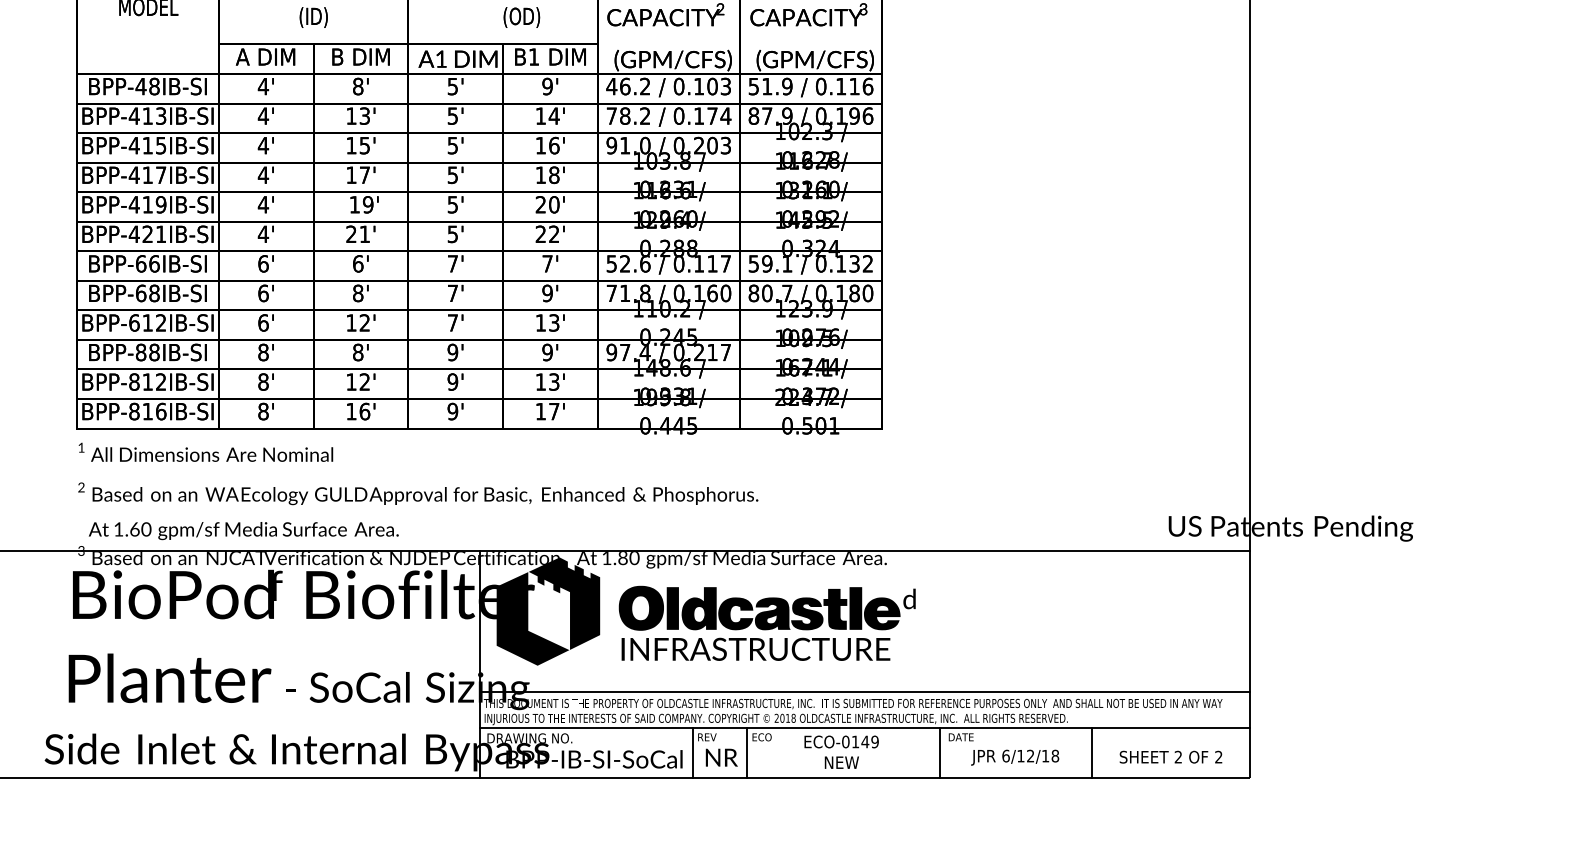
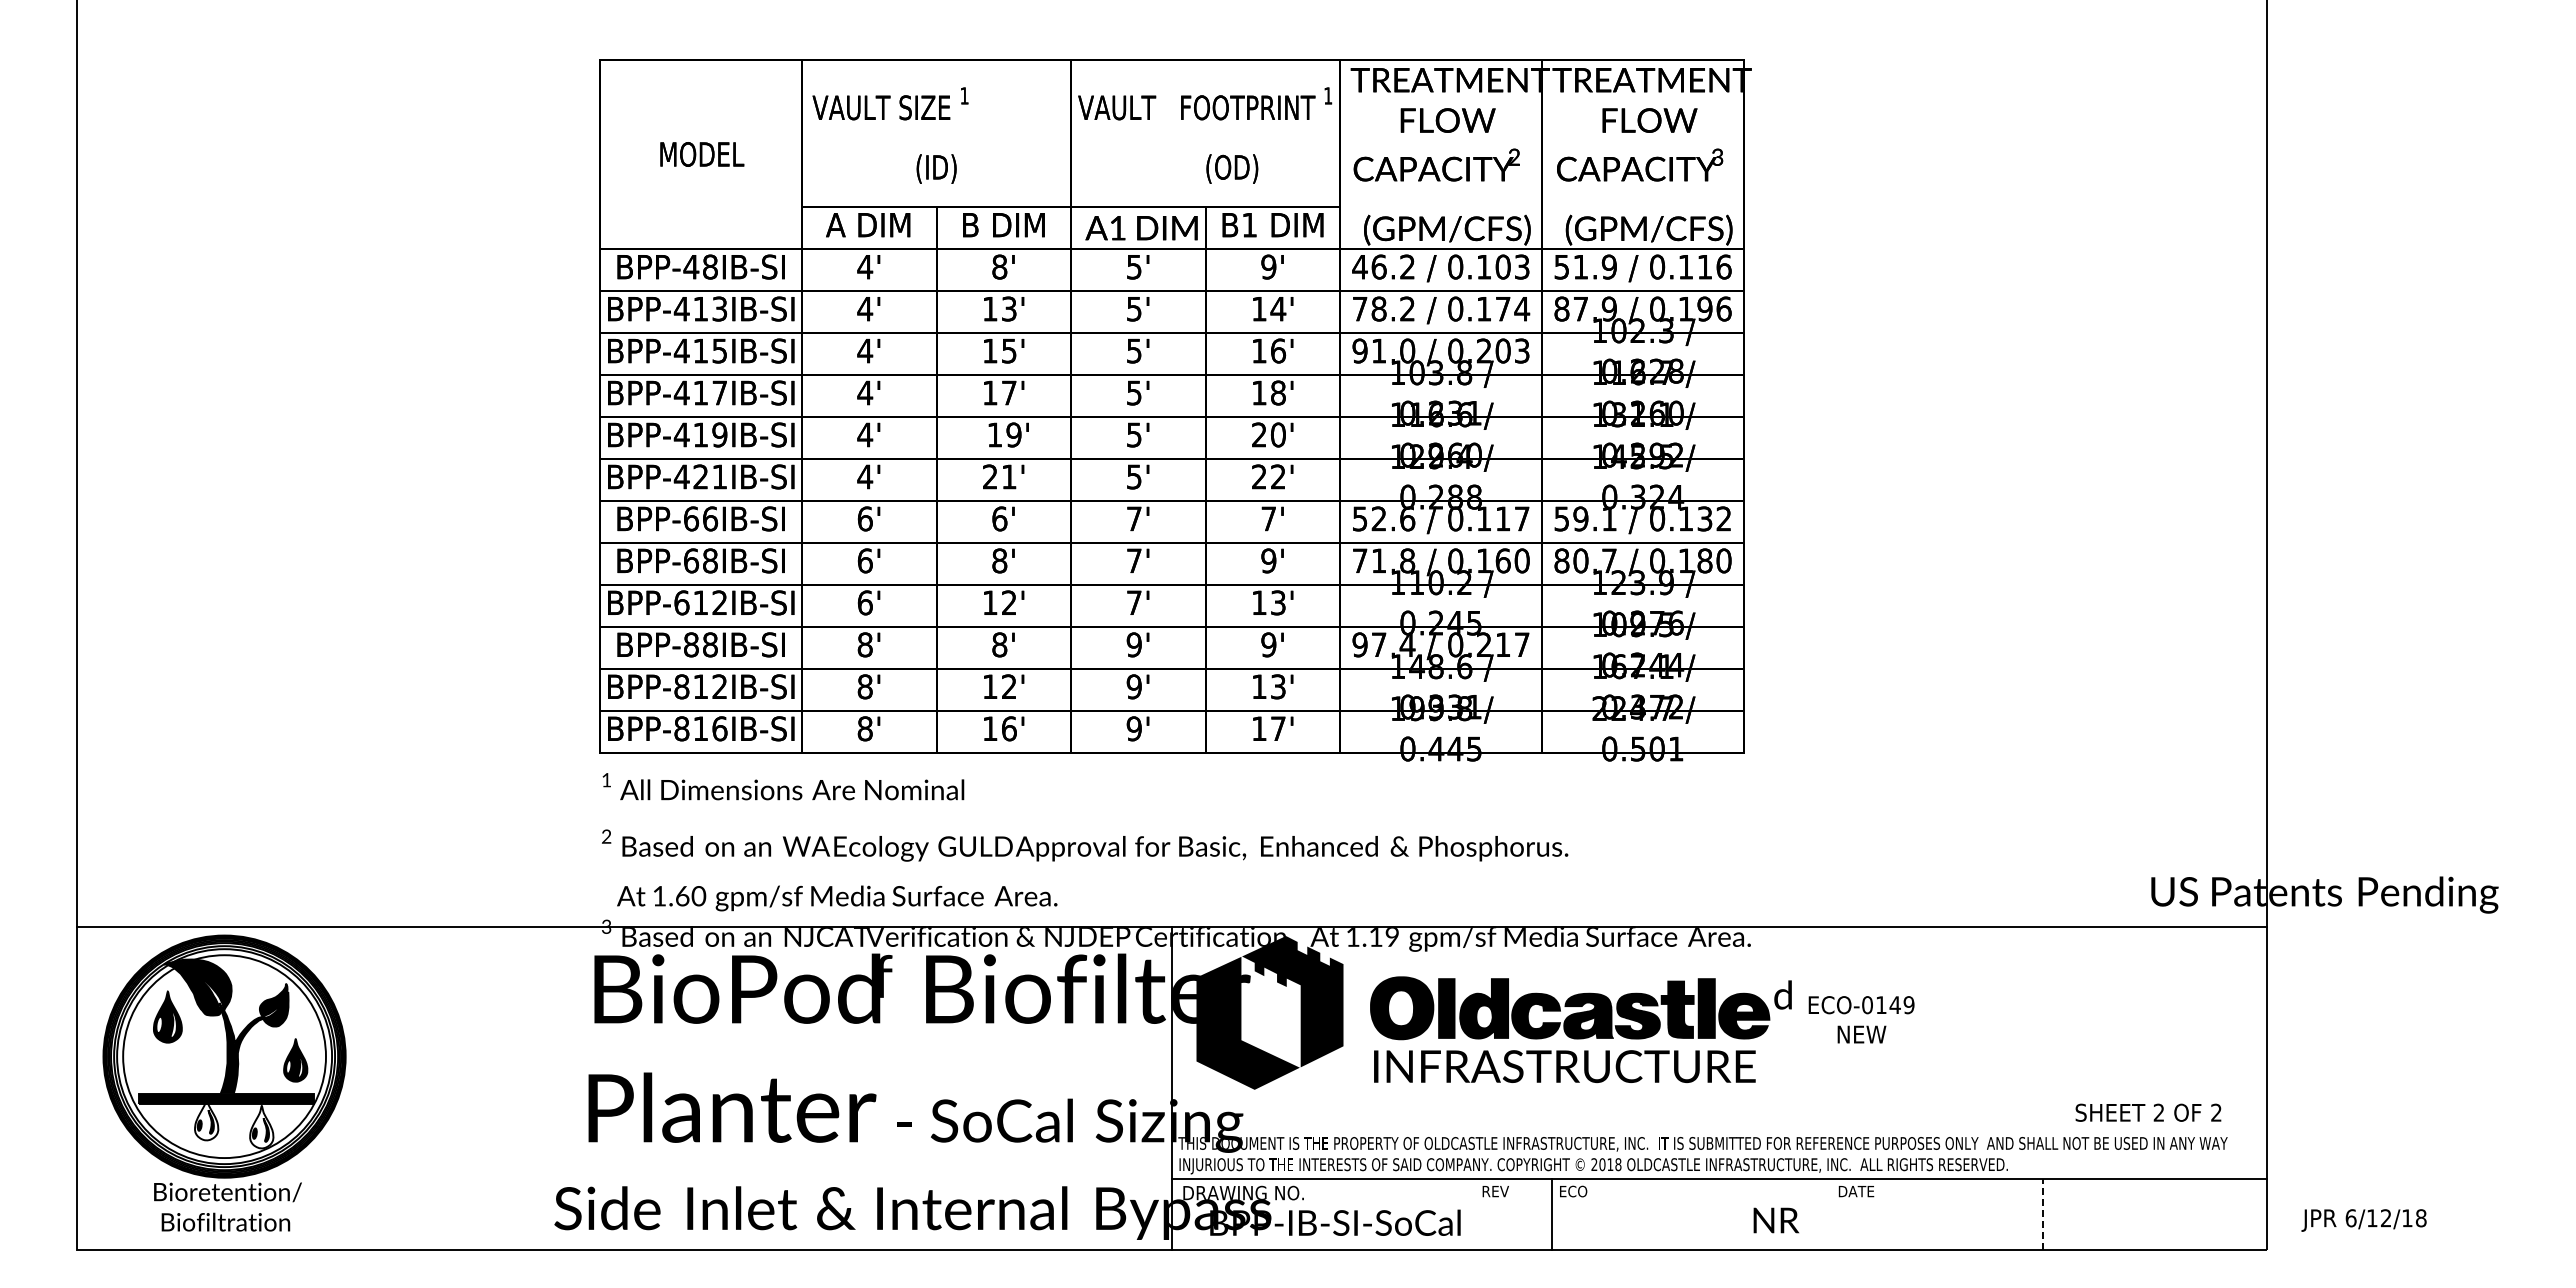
text: (629, 558) -> (1384, 937), 1.80 -> 1.19
line: (864, 692) -> (1719, 1127), removed
line: (692, 752) -> (1474, 1213), removed
text: (841, 752) -> (1861, 1019), moved
line: (940, 752) -> (1826, 1213), removed
line: (1092, 752) -> (2042, 1213), solid -> dashed
text: (721, 757) -> (1775, 1220), moved
text: (1014, 757) -> (2363, 1220), moved
text: (1171, 757) -> (2148, 1112), moved

